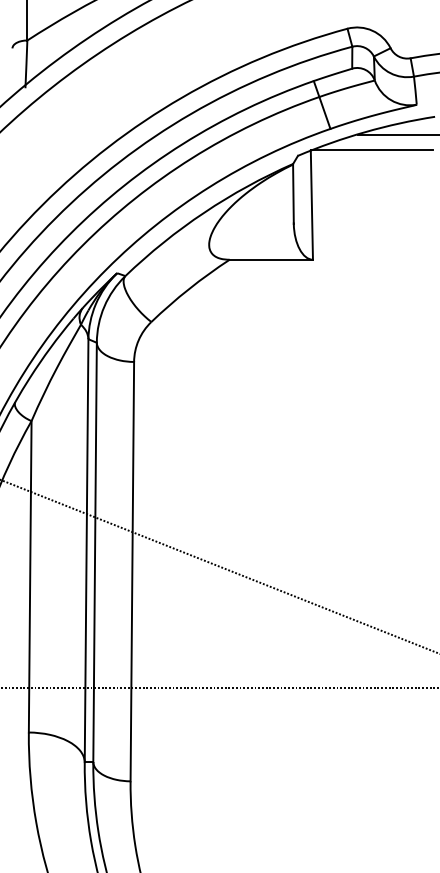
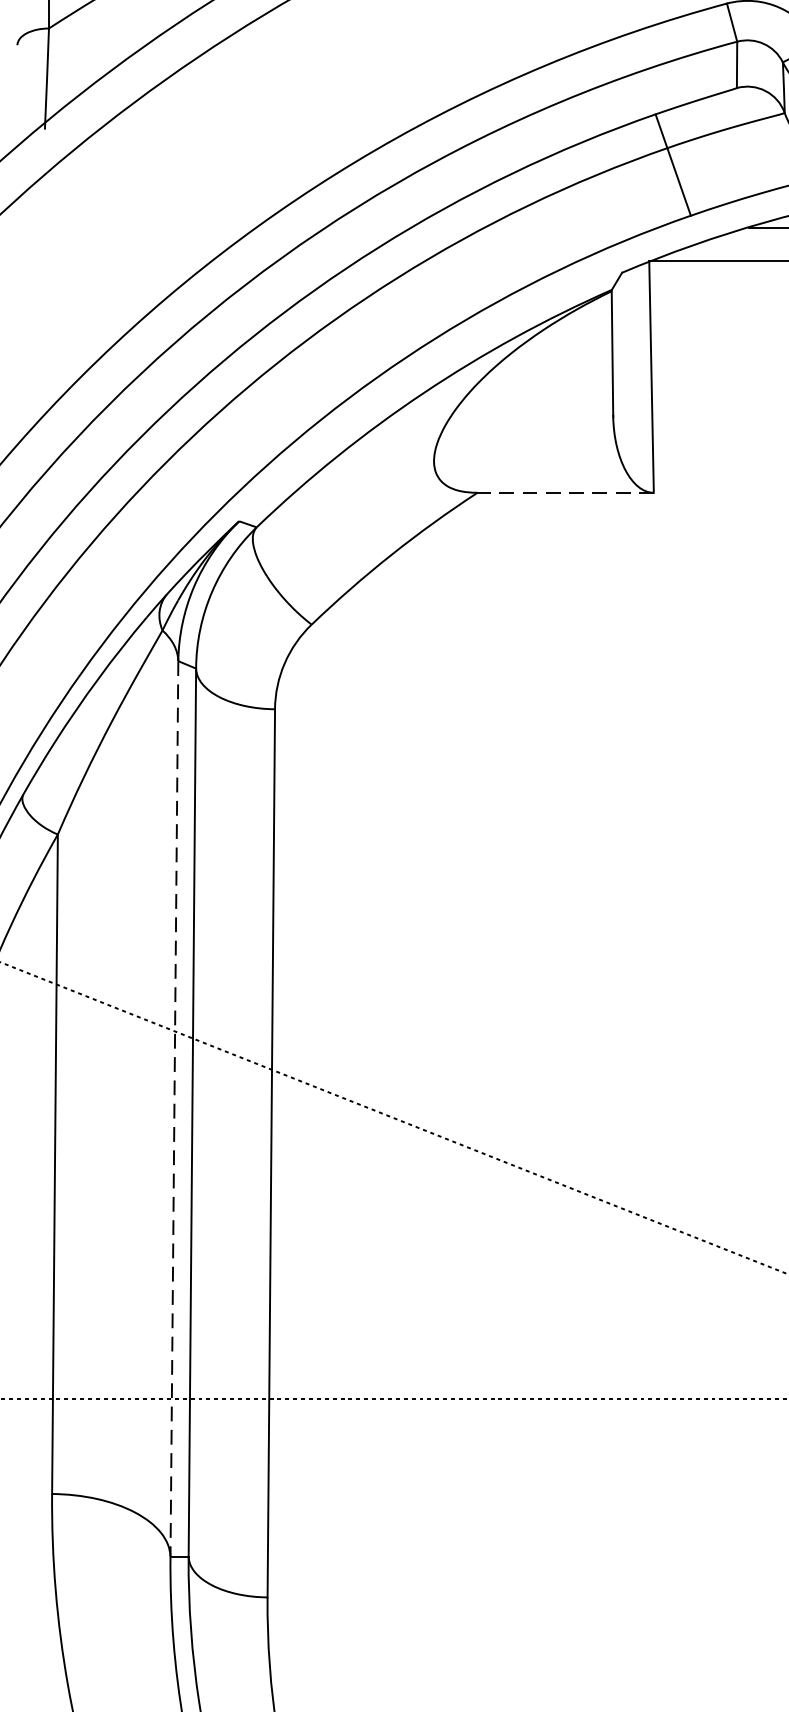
line: (271, 259) -> (565, 492), solid -> dashed
line: (86, 551) -> (174, 1110), solid -> dashed

